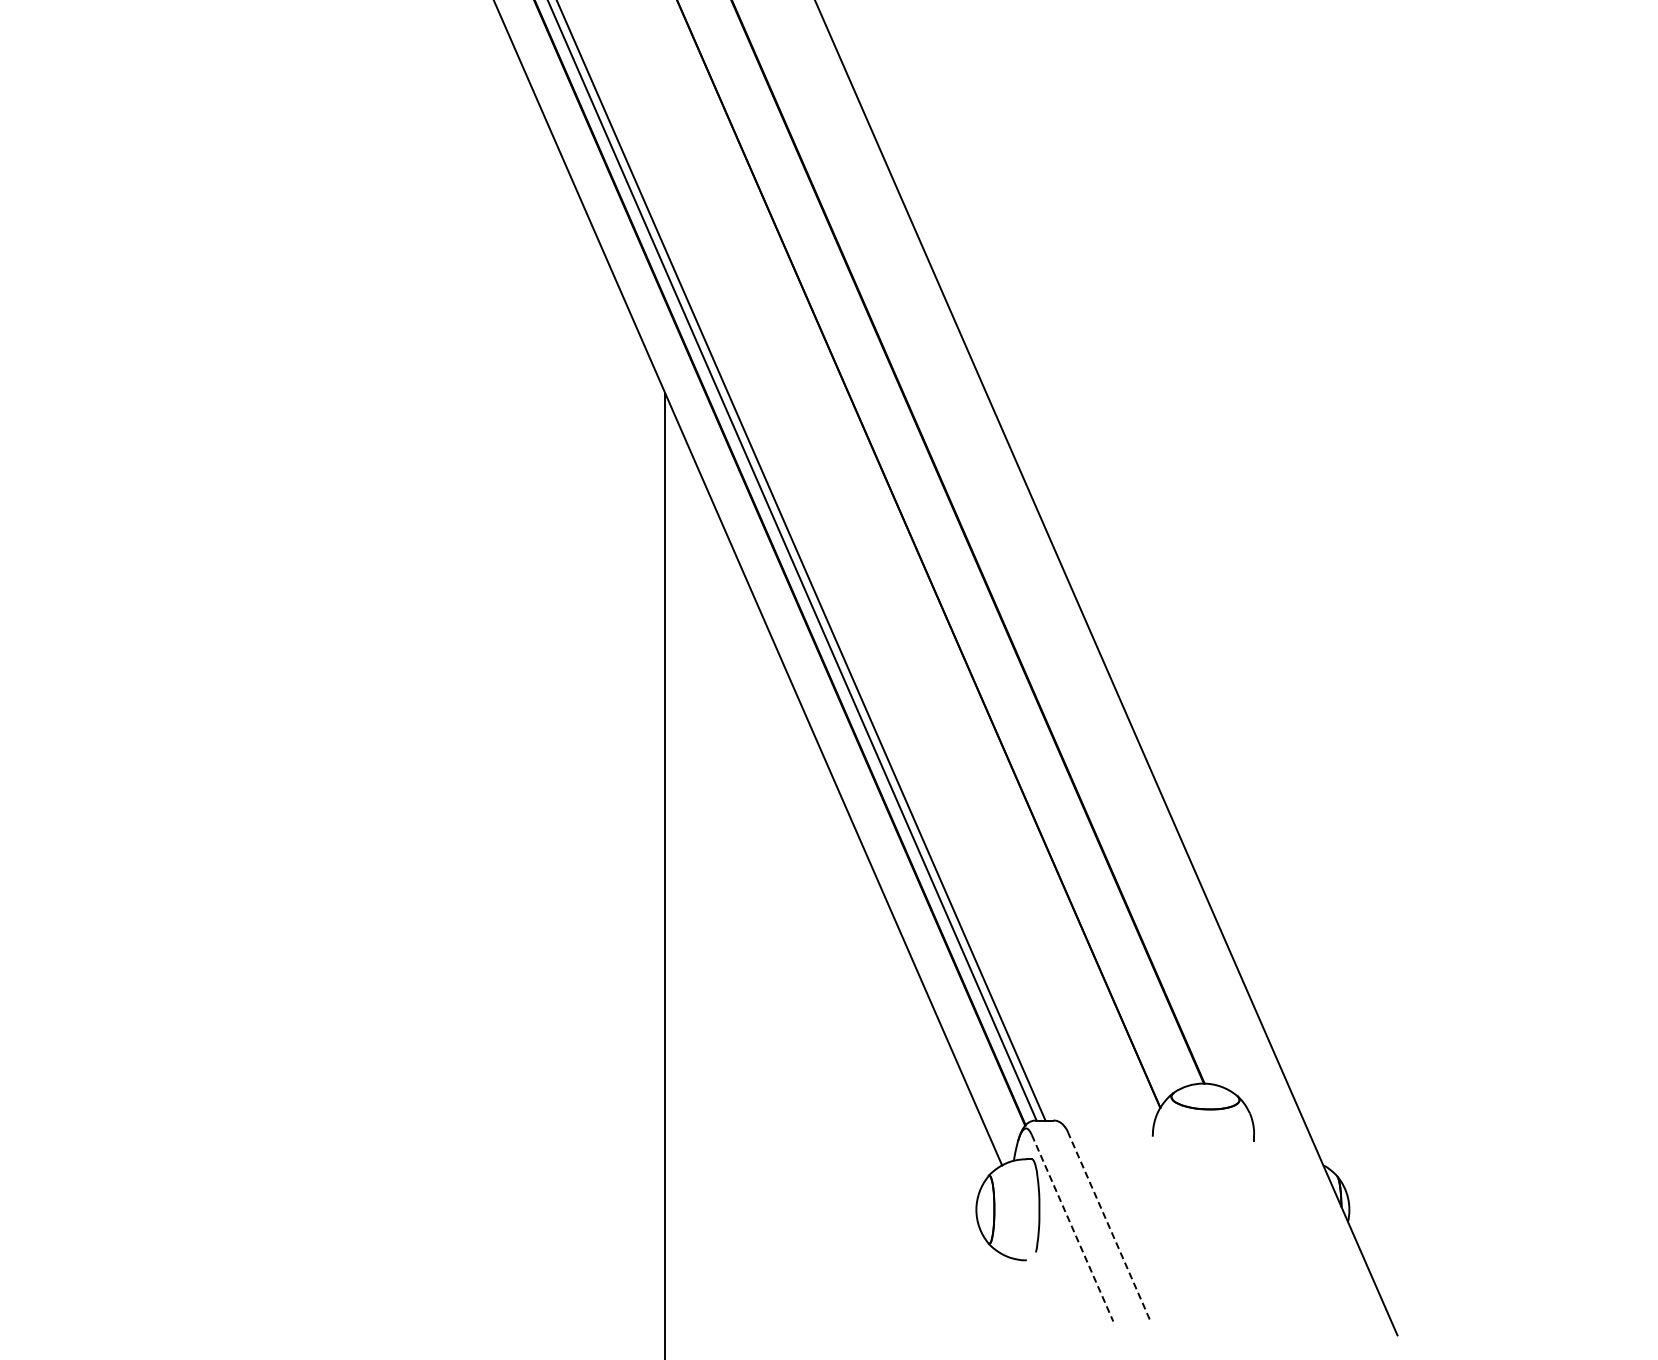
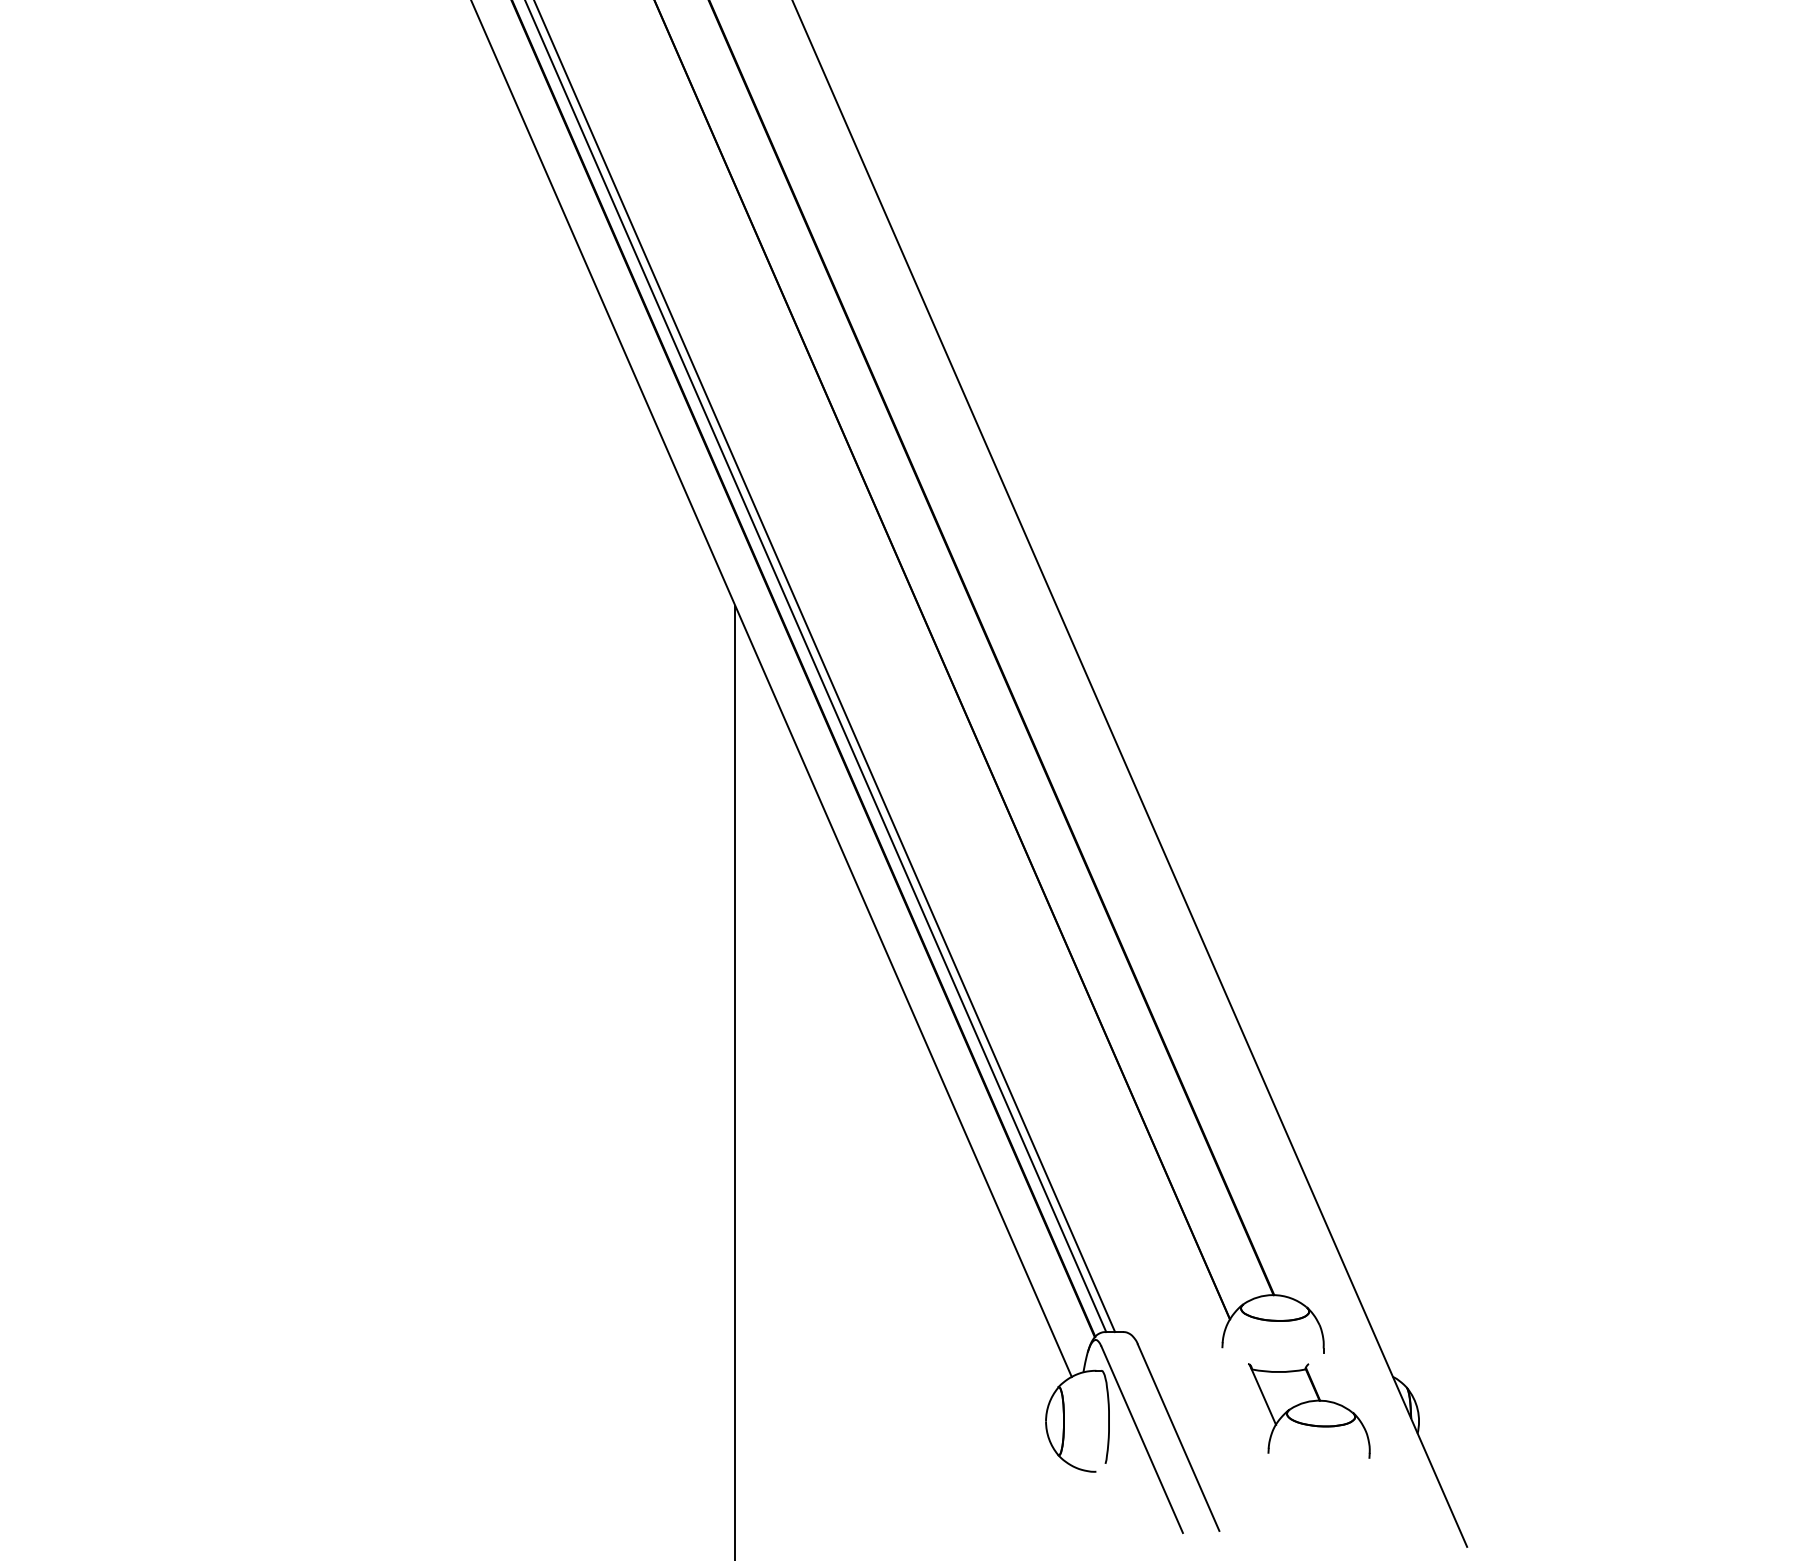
part: (1239, 1198) -> (1309, 1410), added
line: (1108, 1225) -> (1178, 1437), dashed -> solid
line: (1072, 1227) -> (1142, 1439), dashed -> solid

